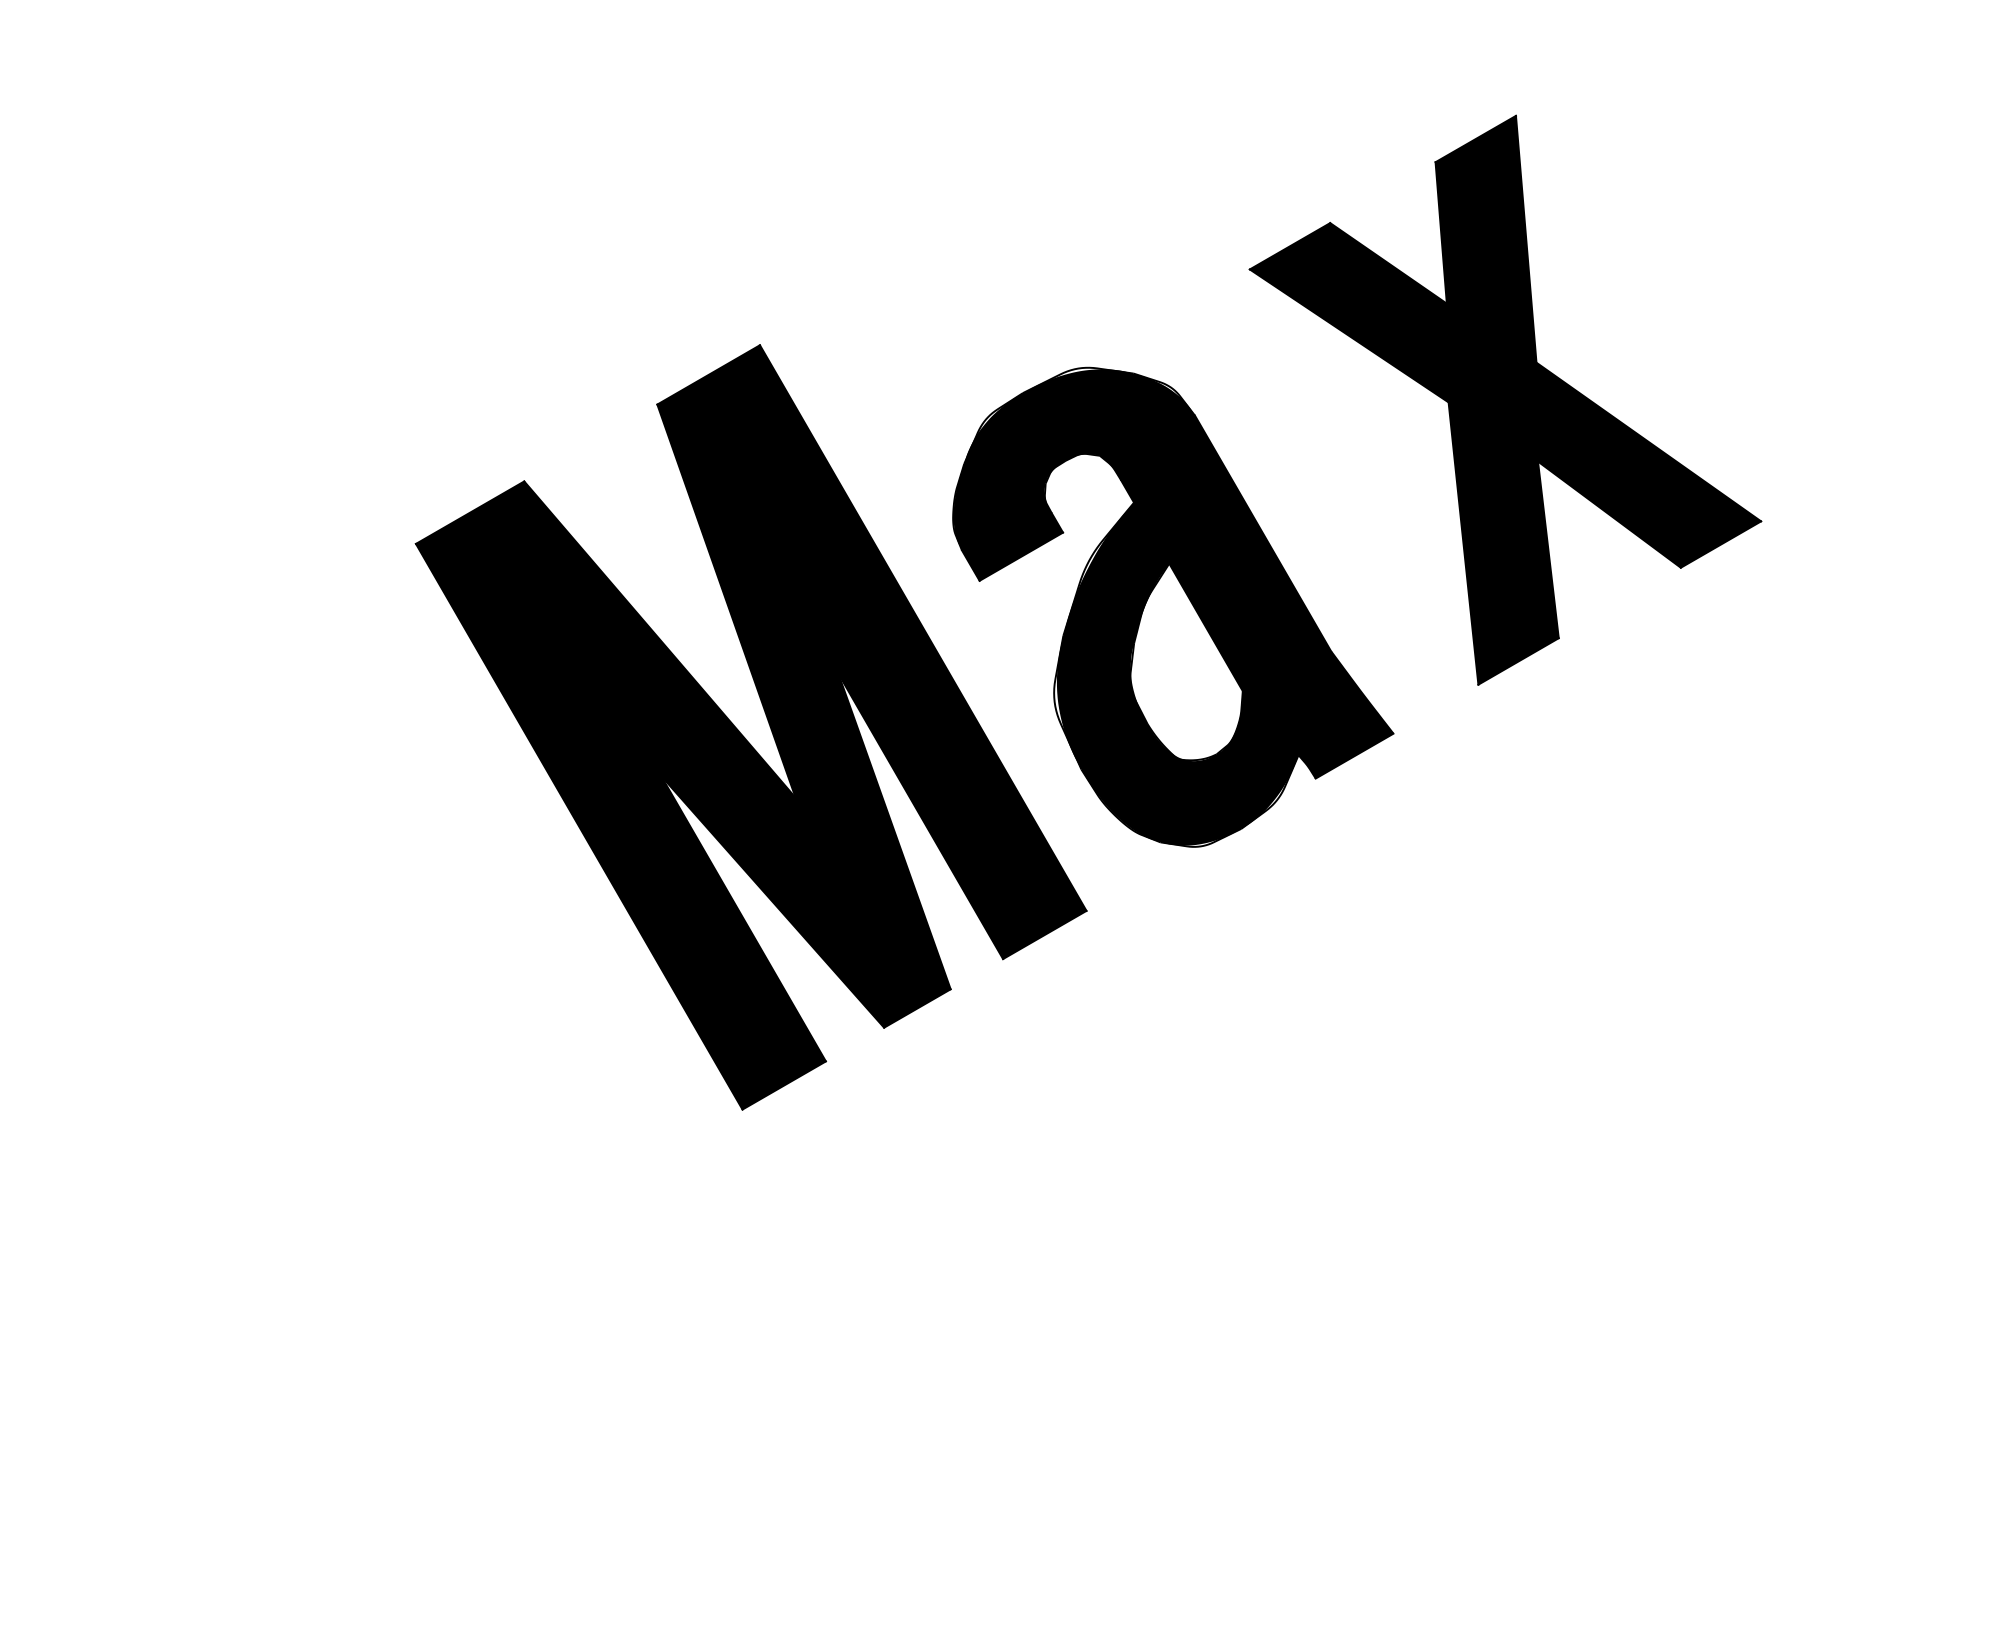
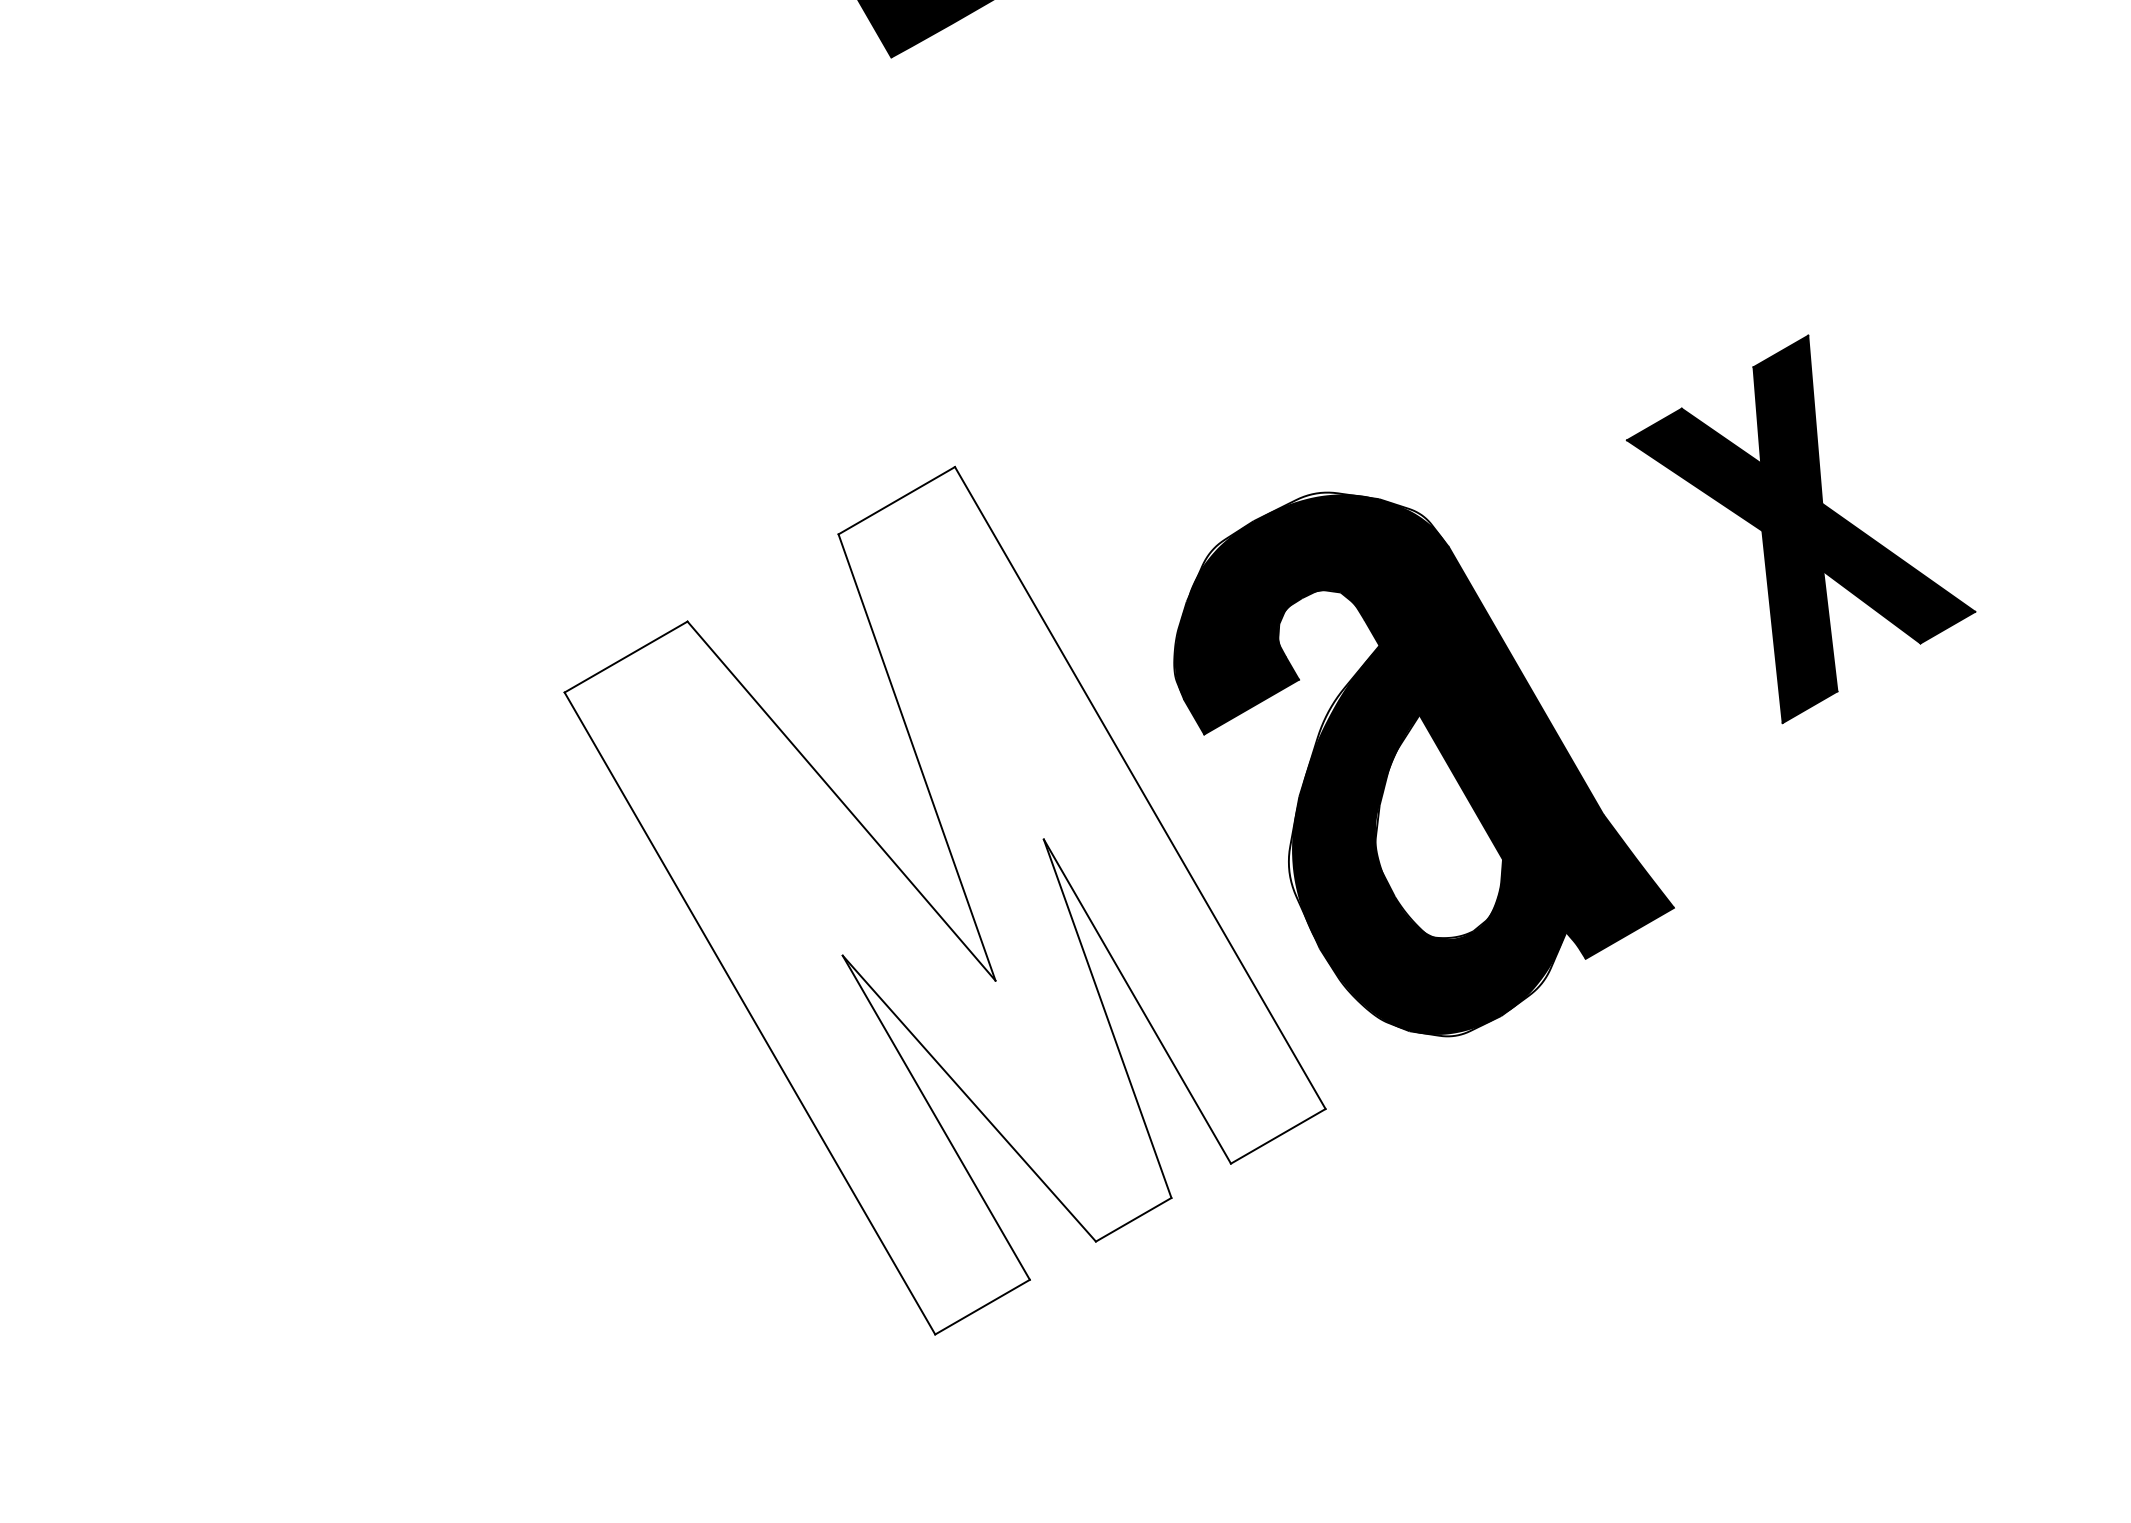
part: (1505, 399) -> (1801, 528), size x0.6
fill: (750, 727) -> (944, 900), removed

